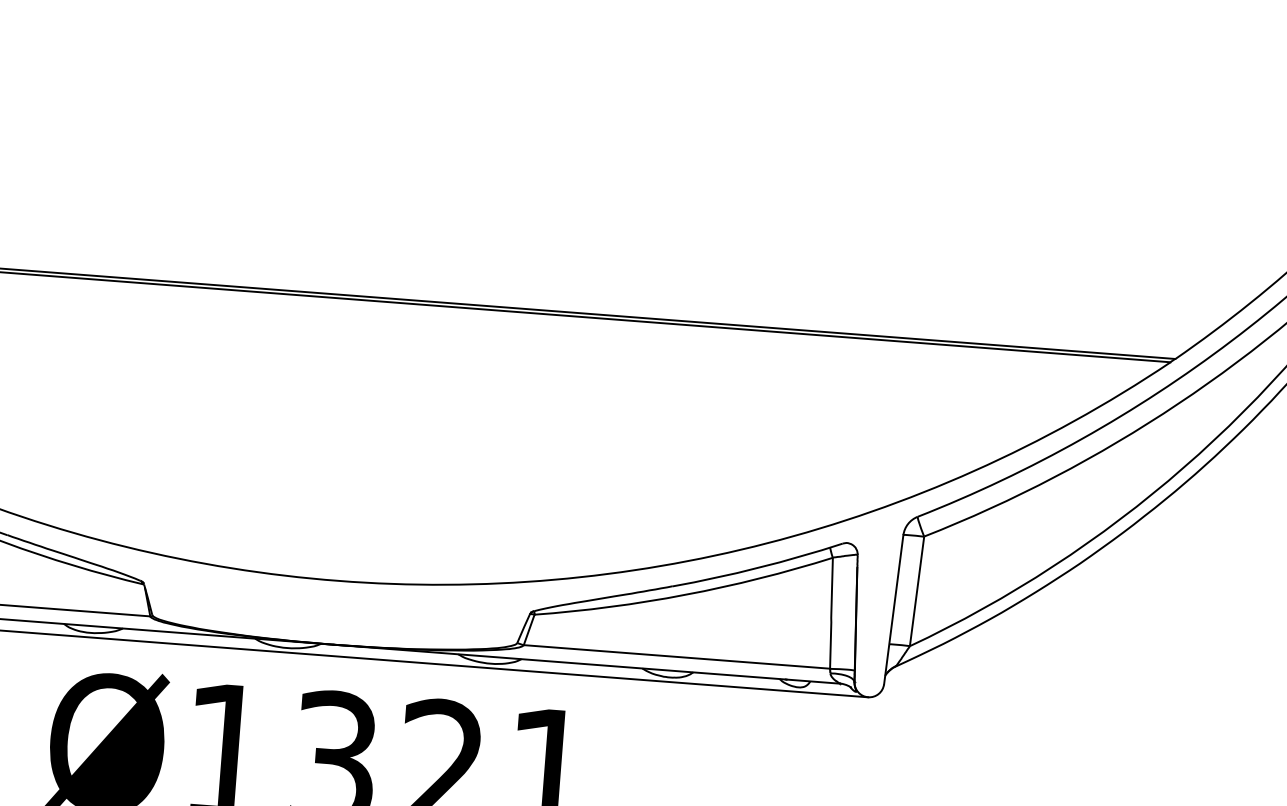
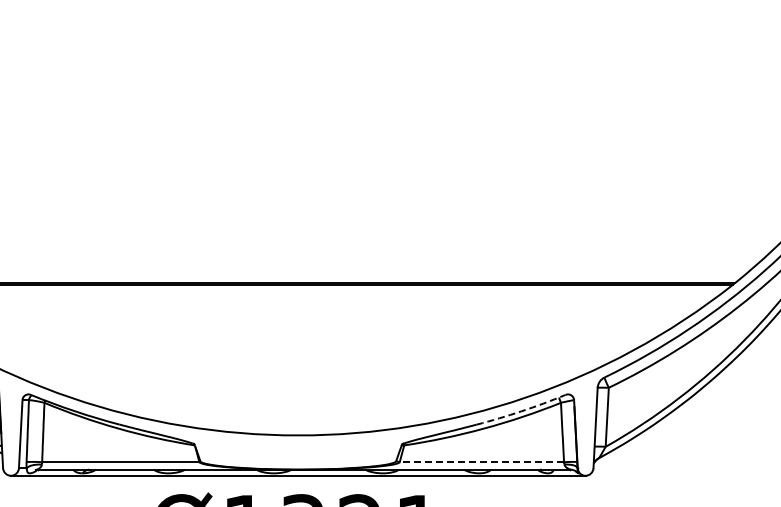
arc: (758, 568) -> (521, 411), solid -> dashed
line: (676, 657) -> (481, 462), solid -> dashed

